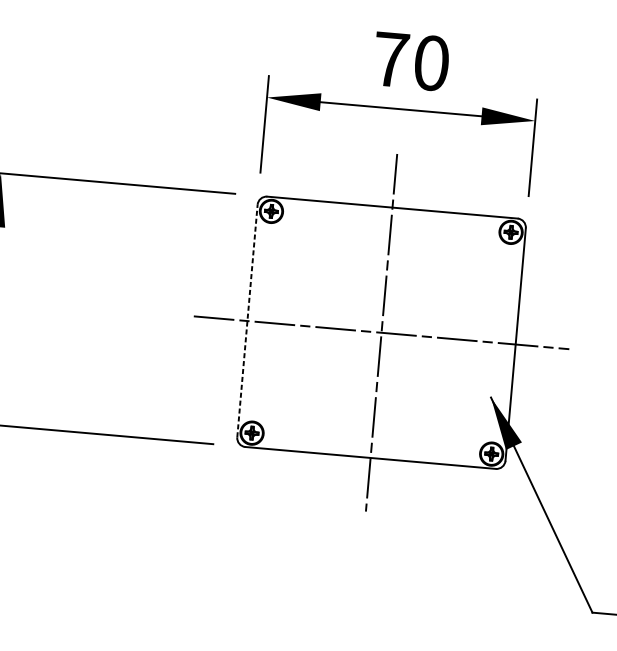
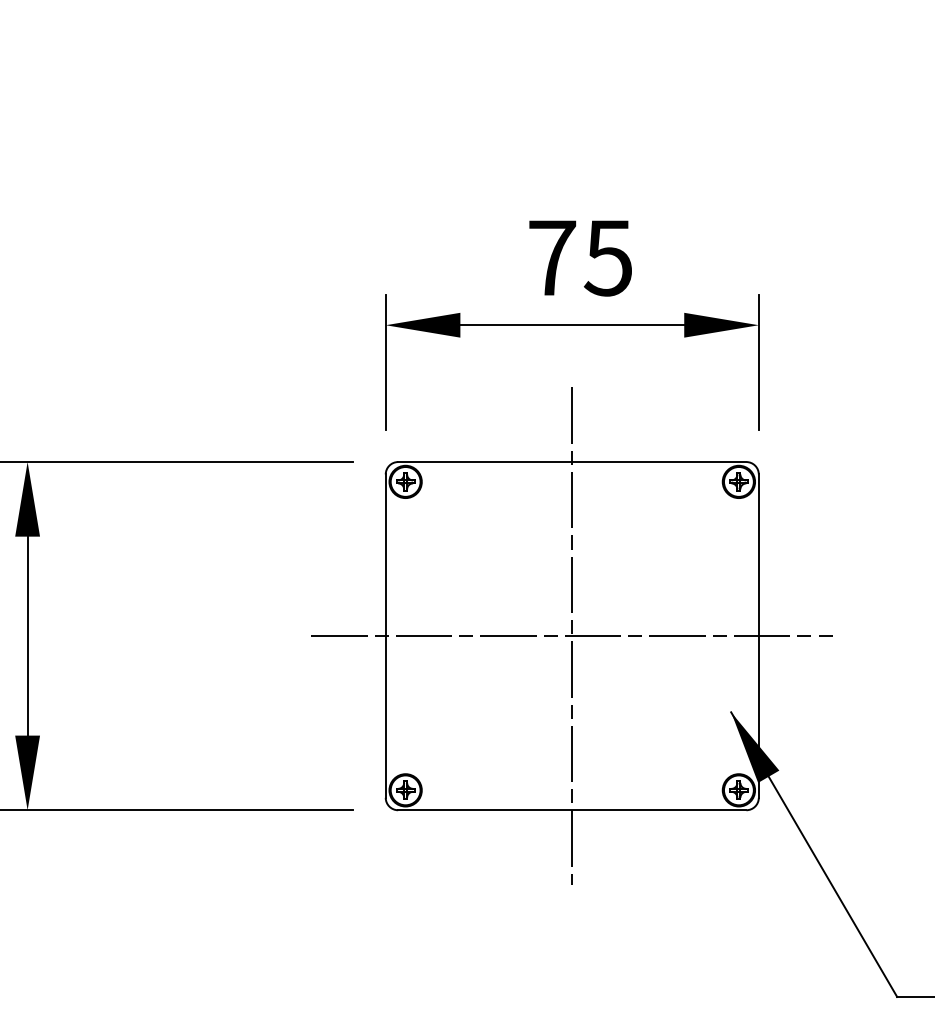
text: (430, 62) -> (607, 257), 70 -> 75
line: (247, 321) -> (385, 636), dashed -> solid

